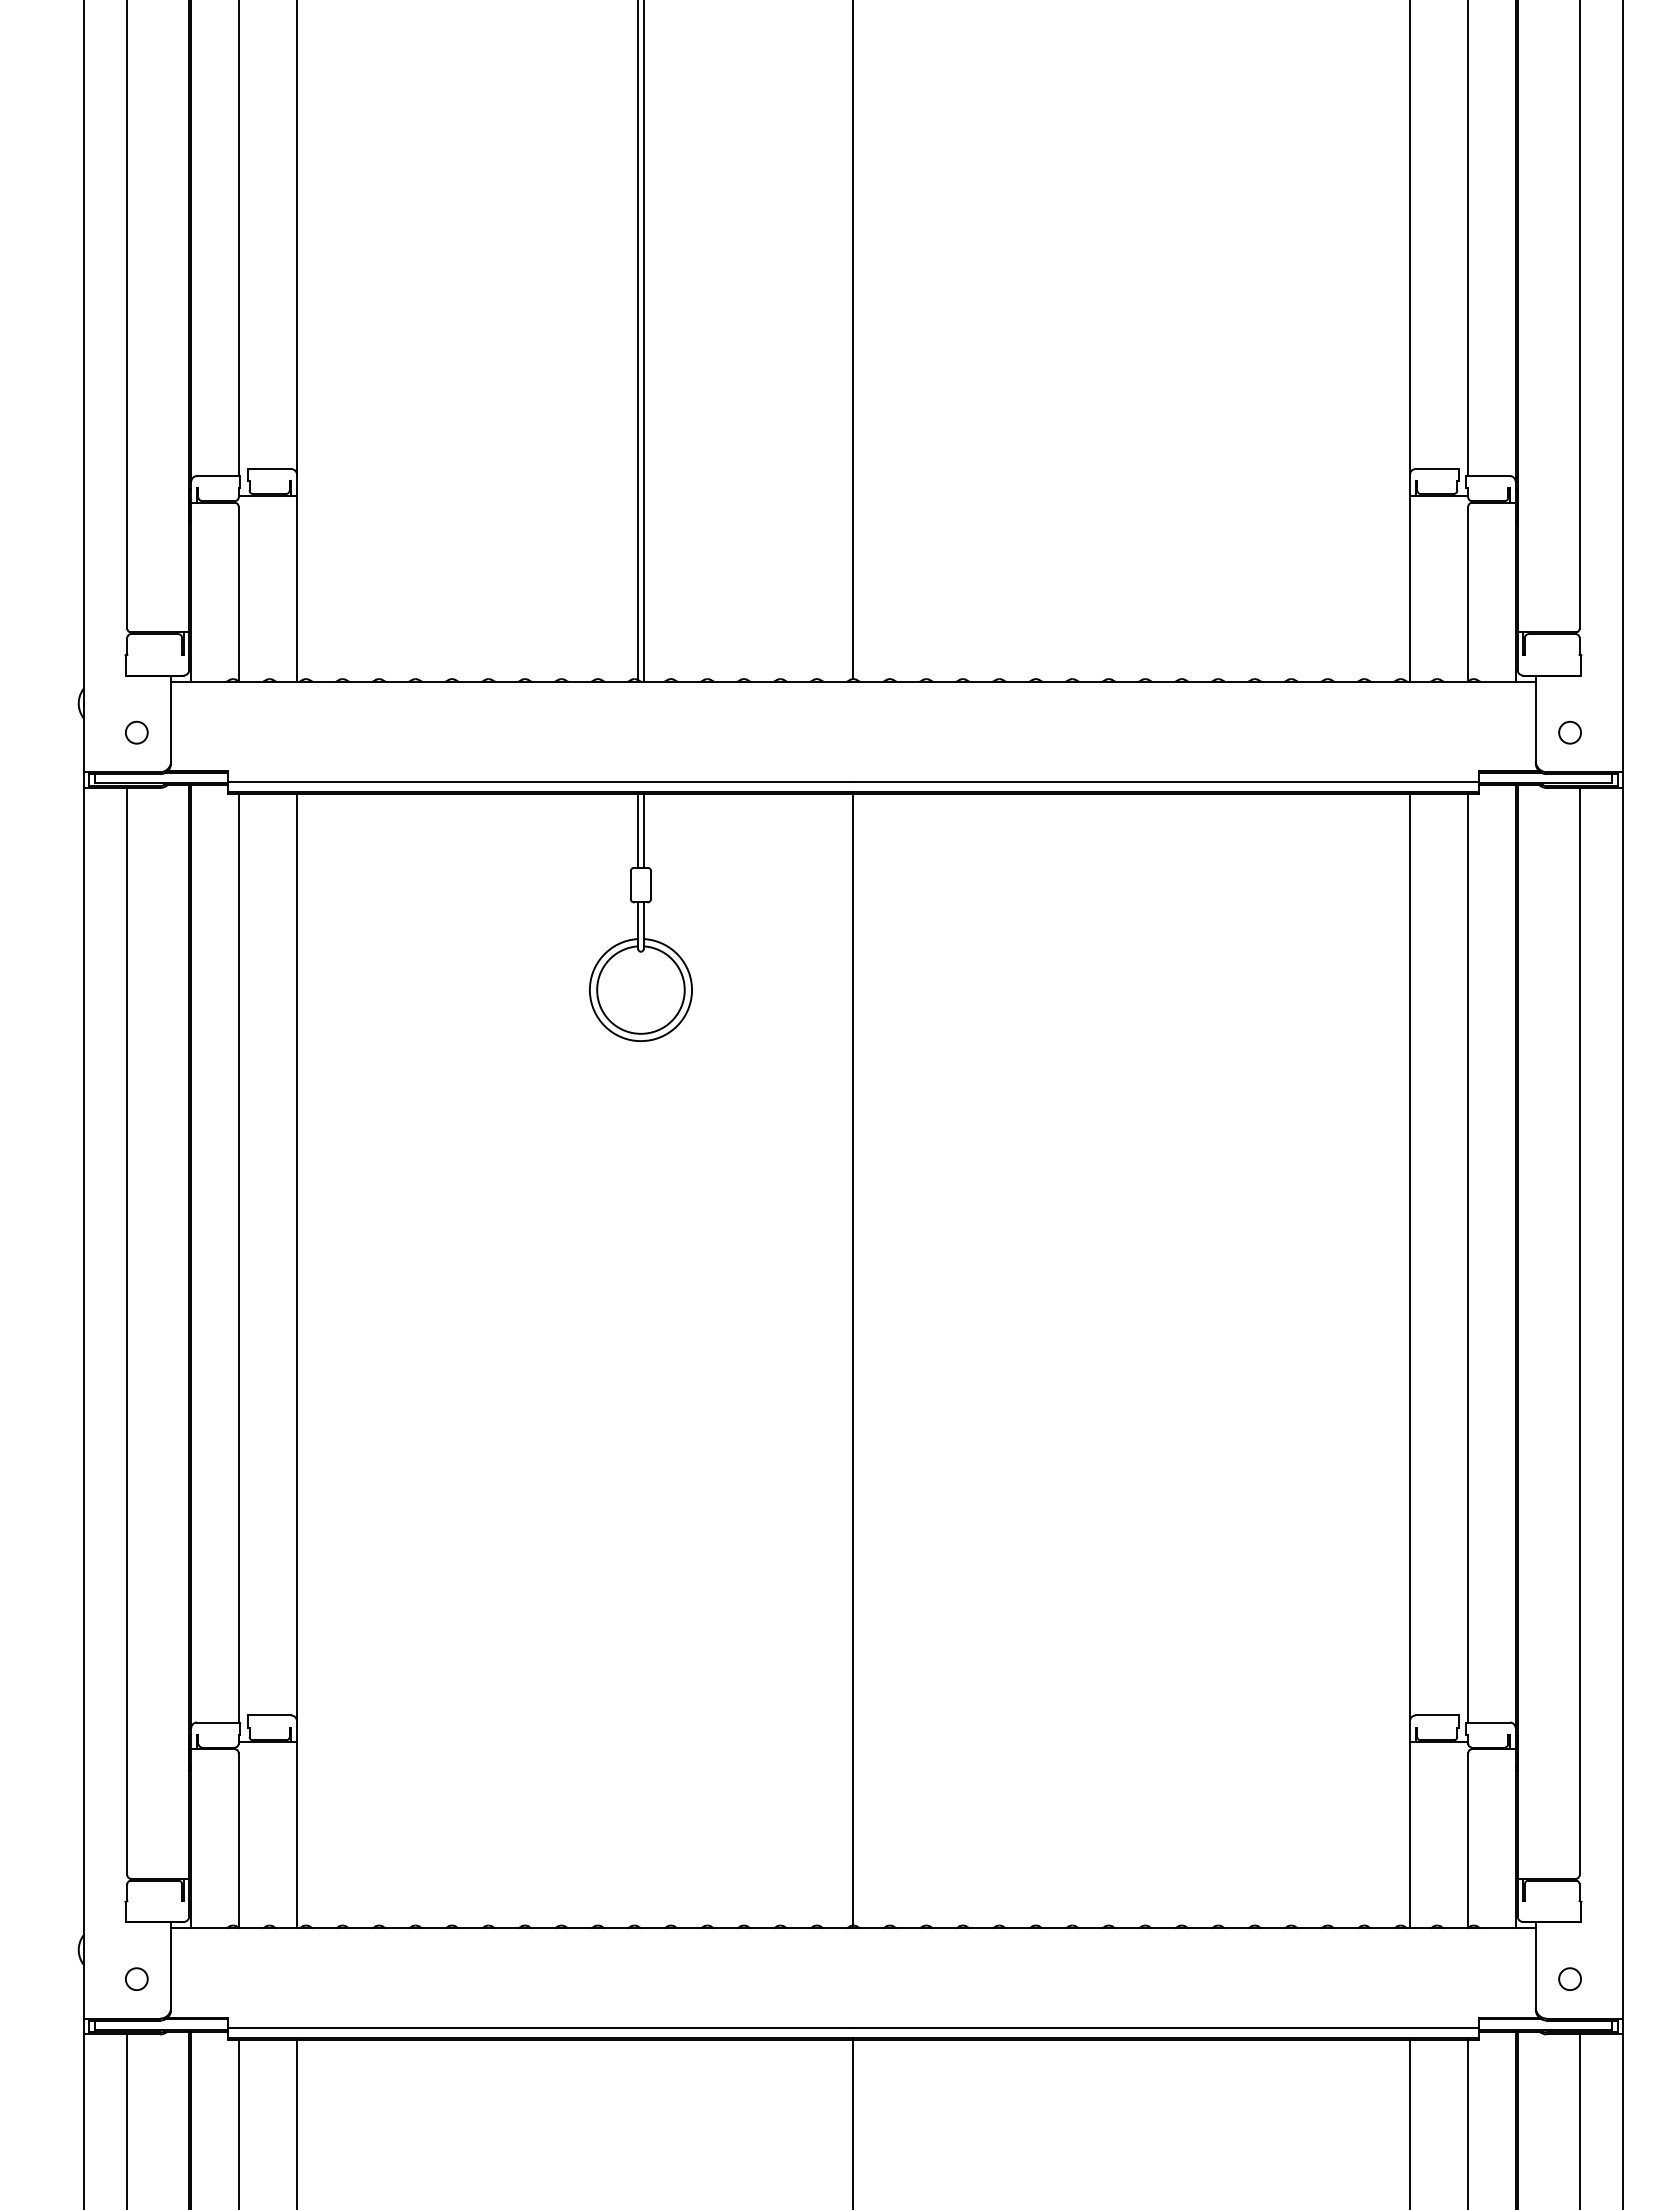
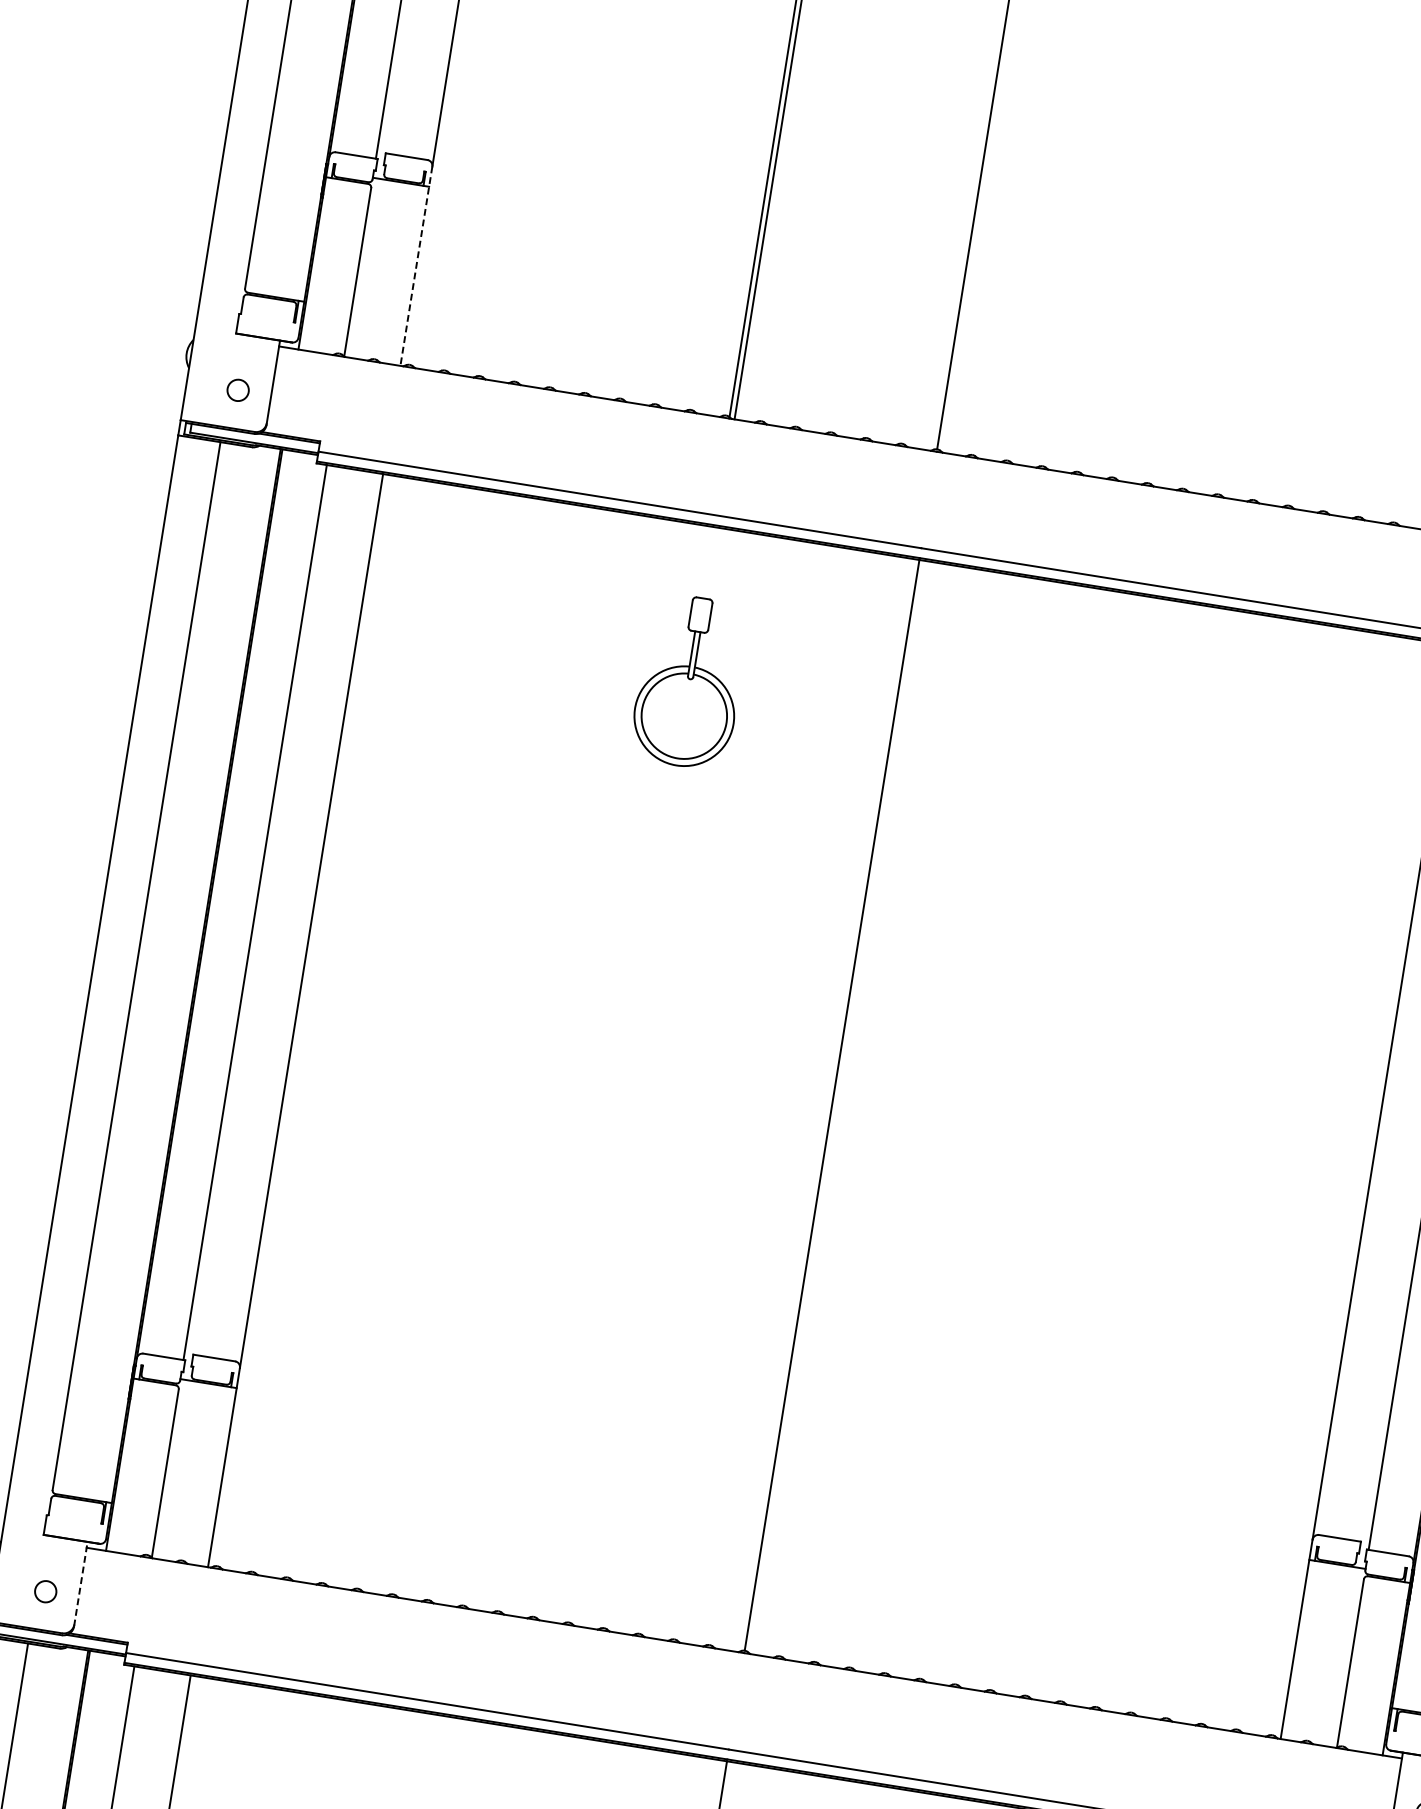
line: (297, 578) -> (416, 266), solid -> dashed
line: (638, 830) -> (706, 562), removed
line: (643, 830) -> (711, 562), removed
line: (171, 1965) -> (81, 1583), solid -> dashed

